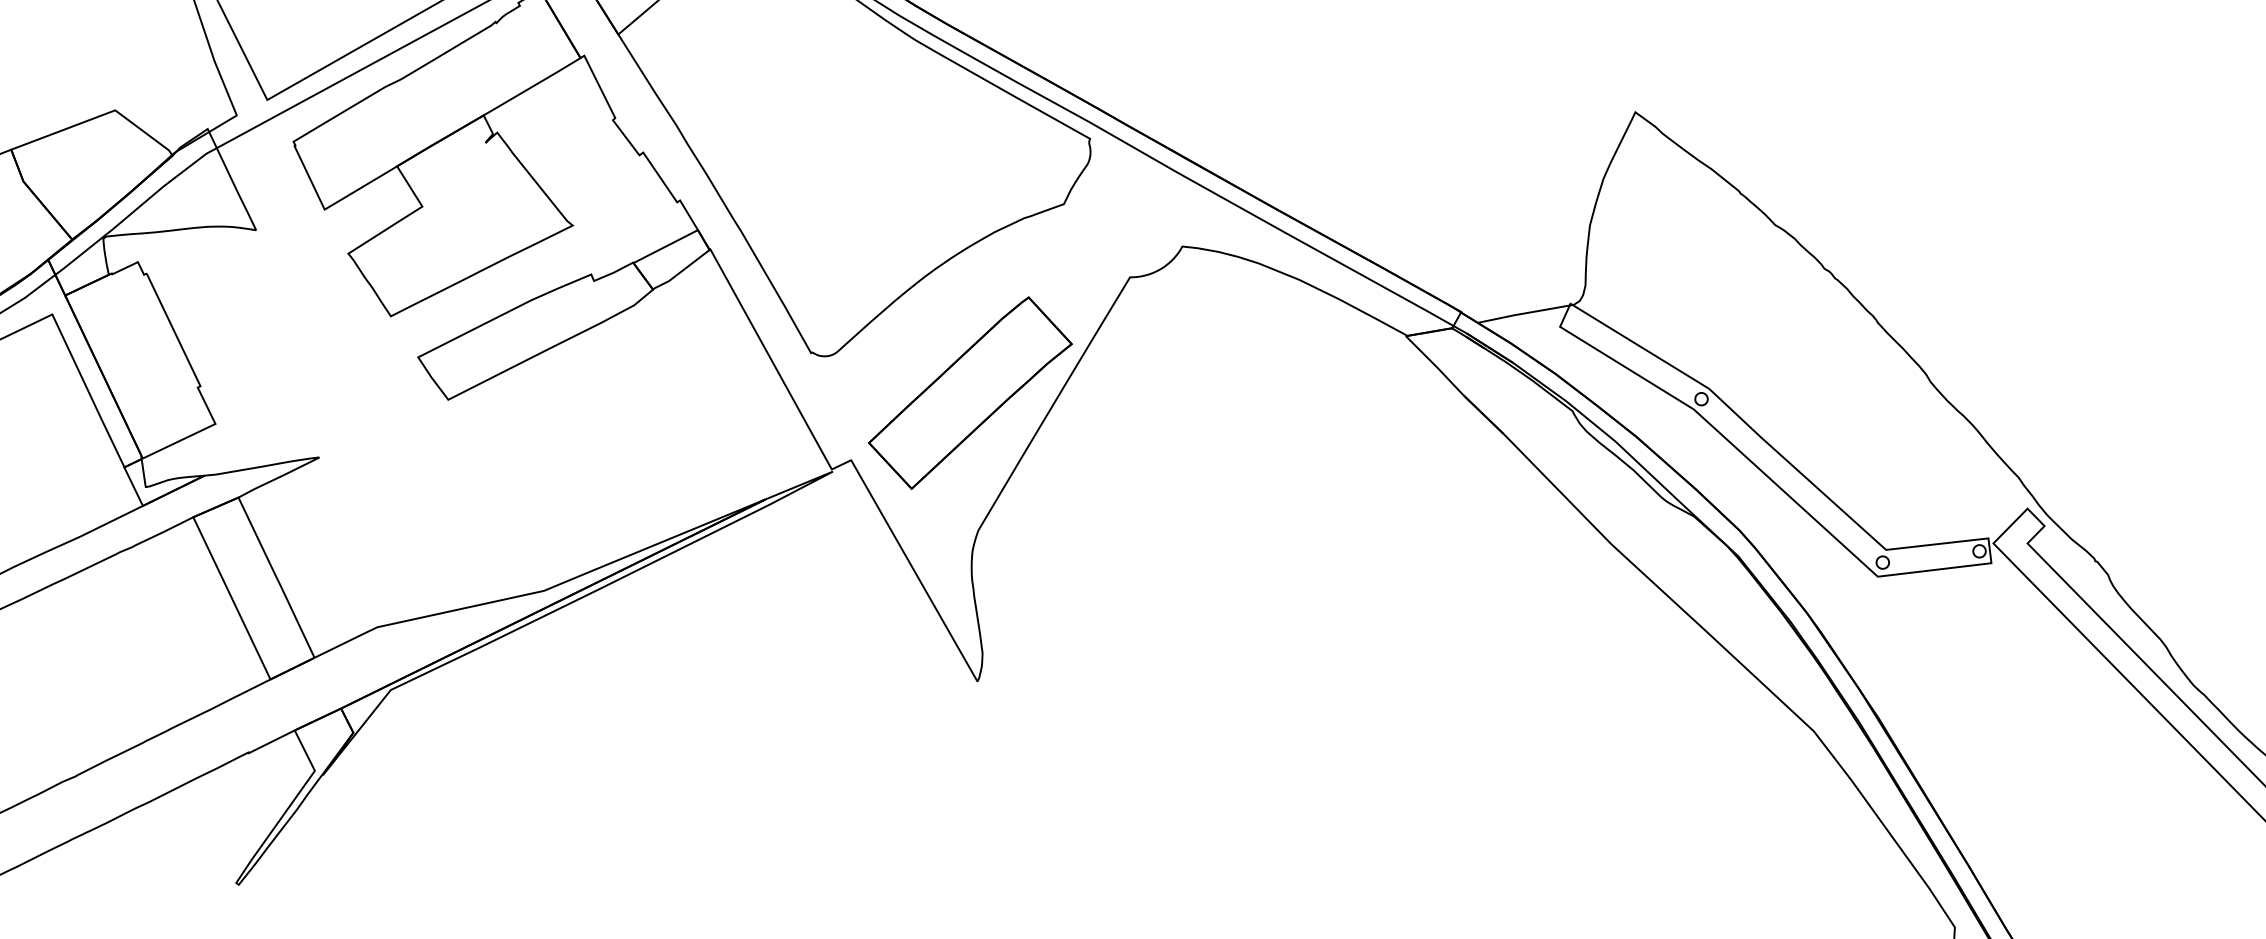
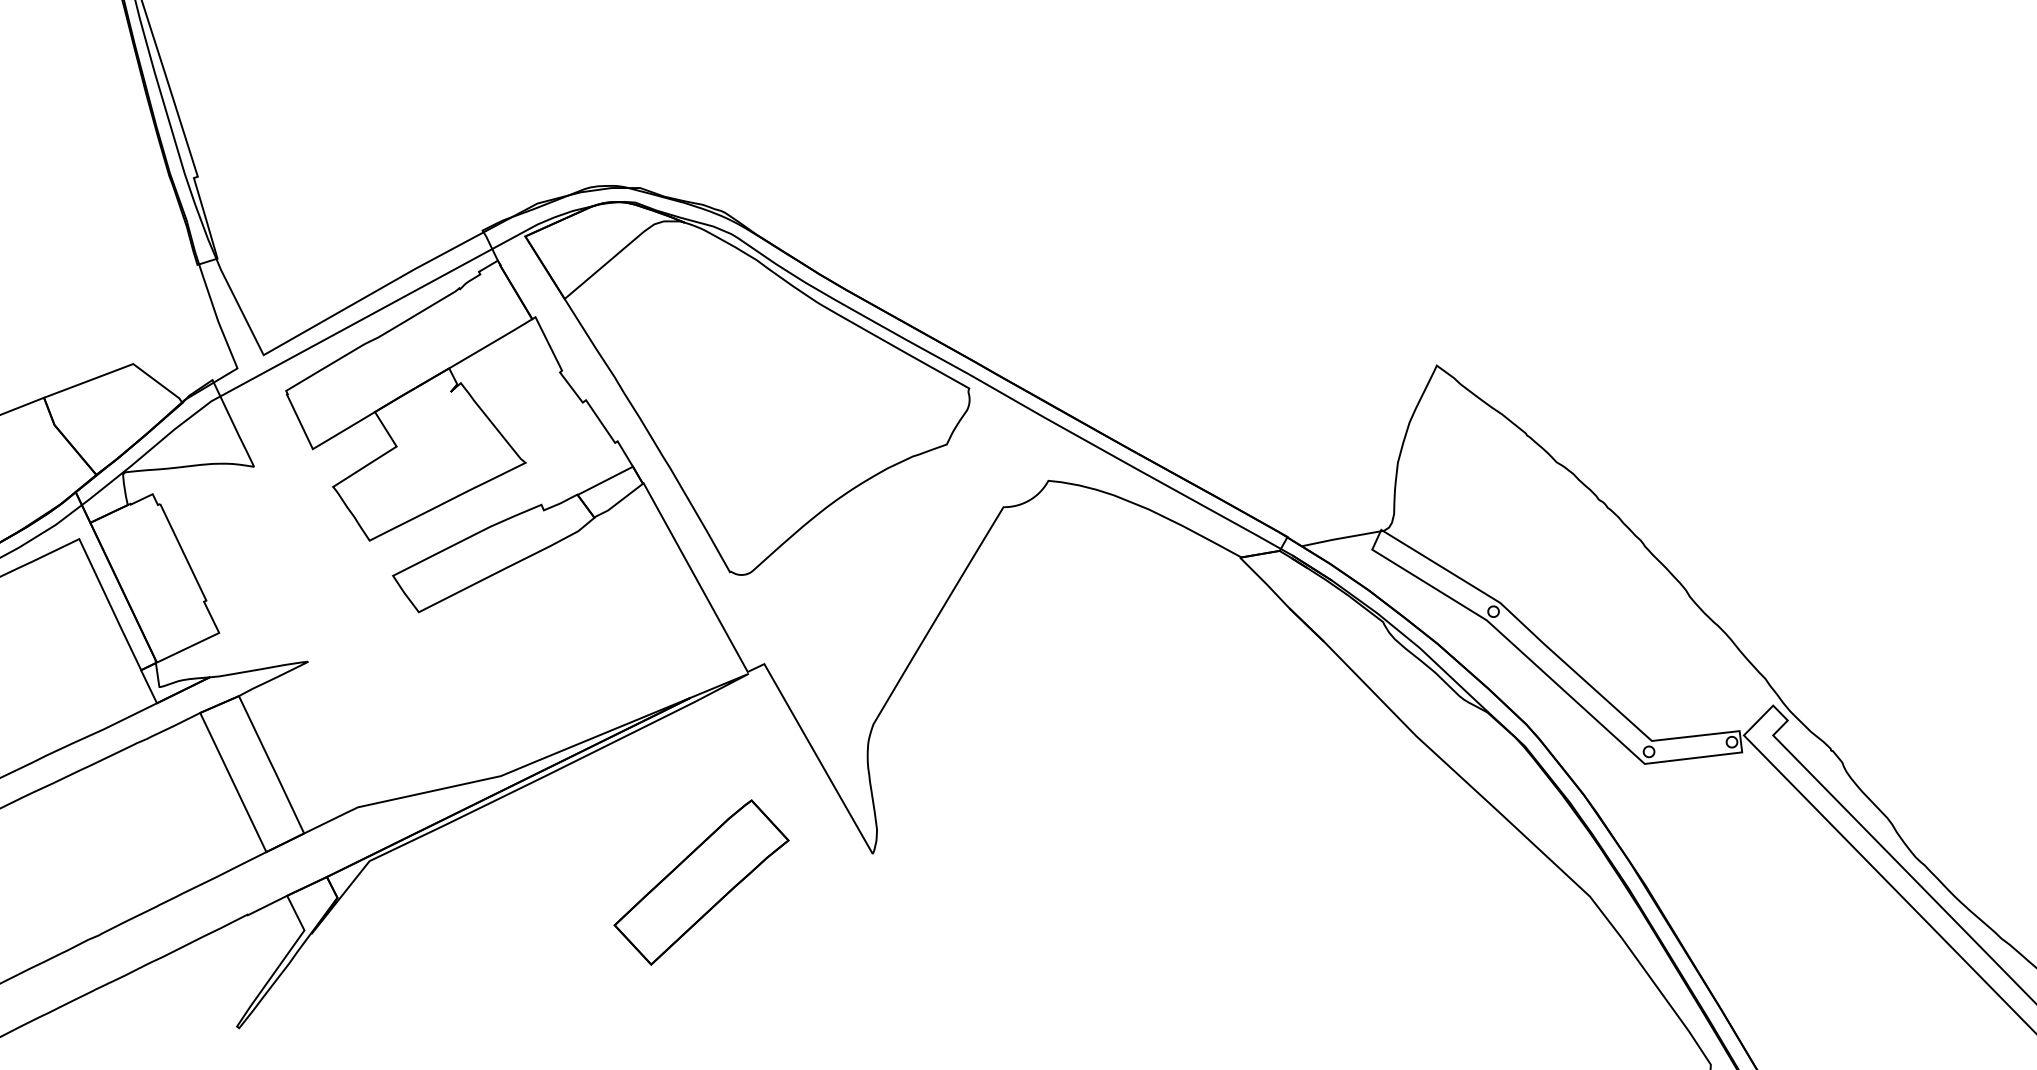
part: (970, 393) -> (701, 882), moved

